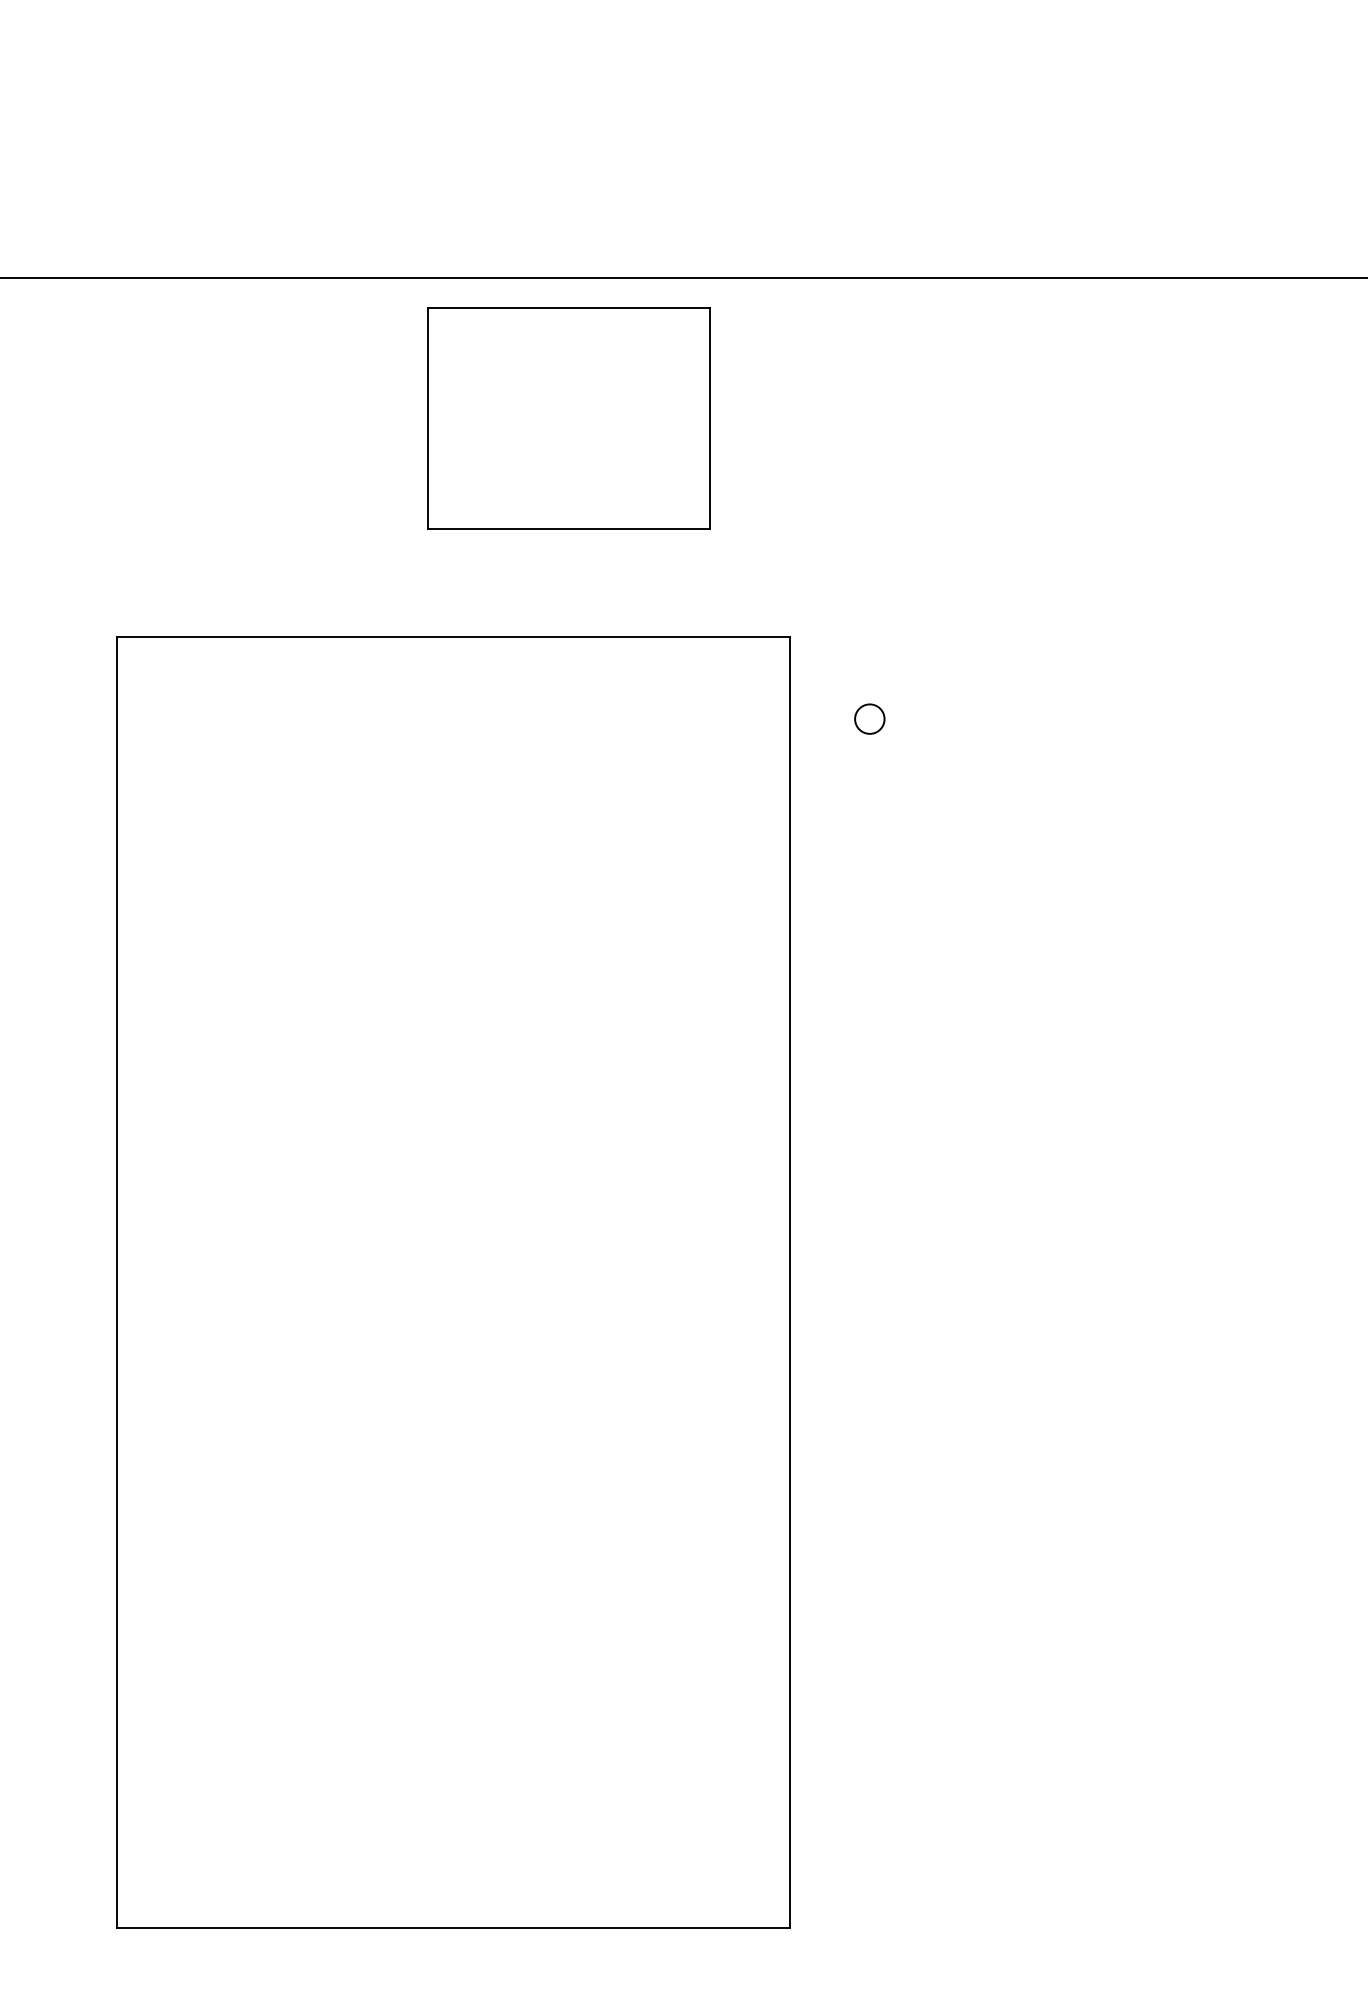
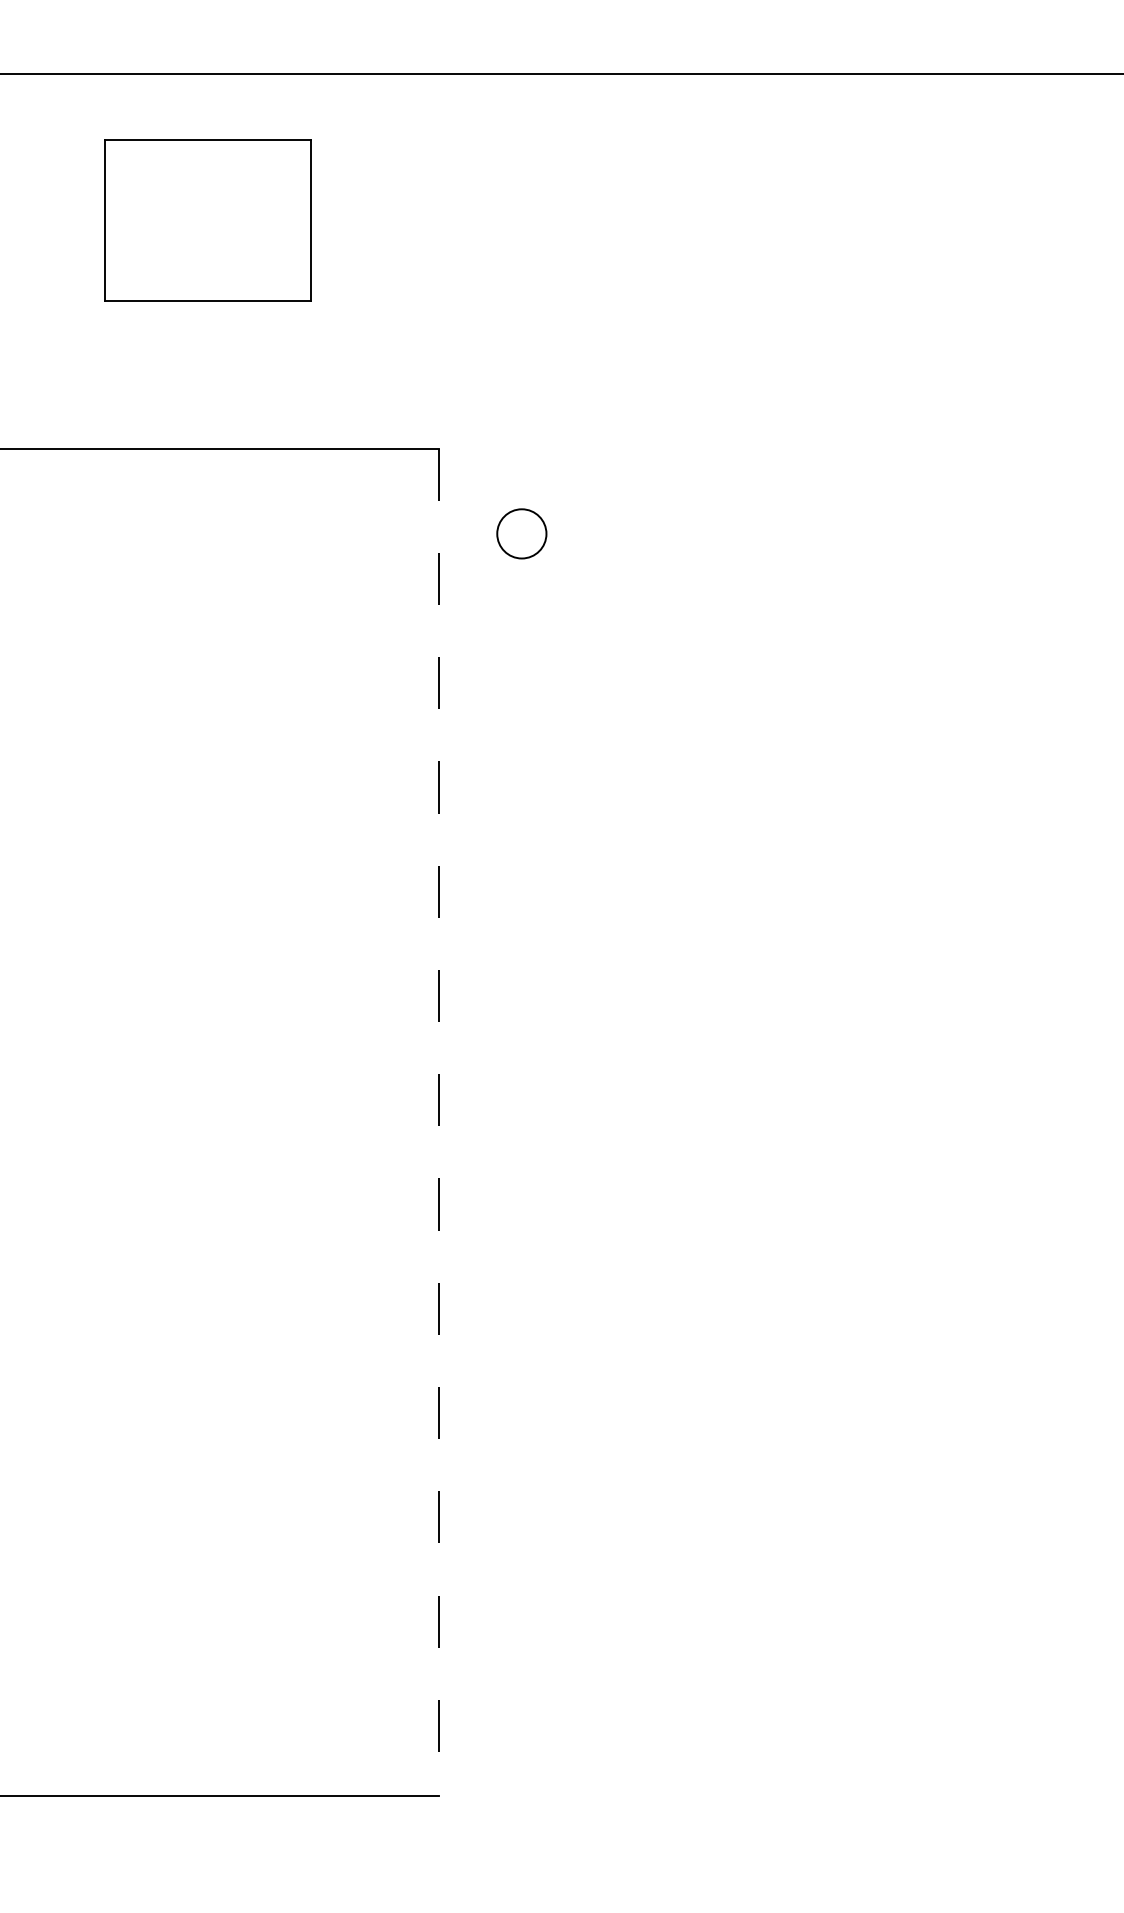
part: (568, 418) -> (207, 220), size x0.7
circle: (869, 718) -> (521, 533), size x1.6
line: (790, 1283) -> (439, 1123), solid -> dashed

